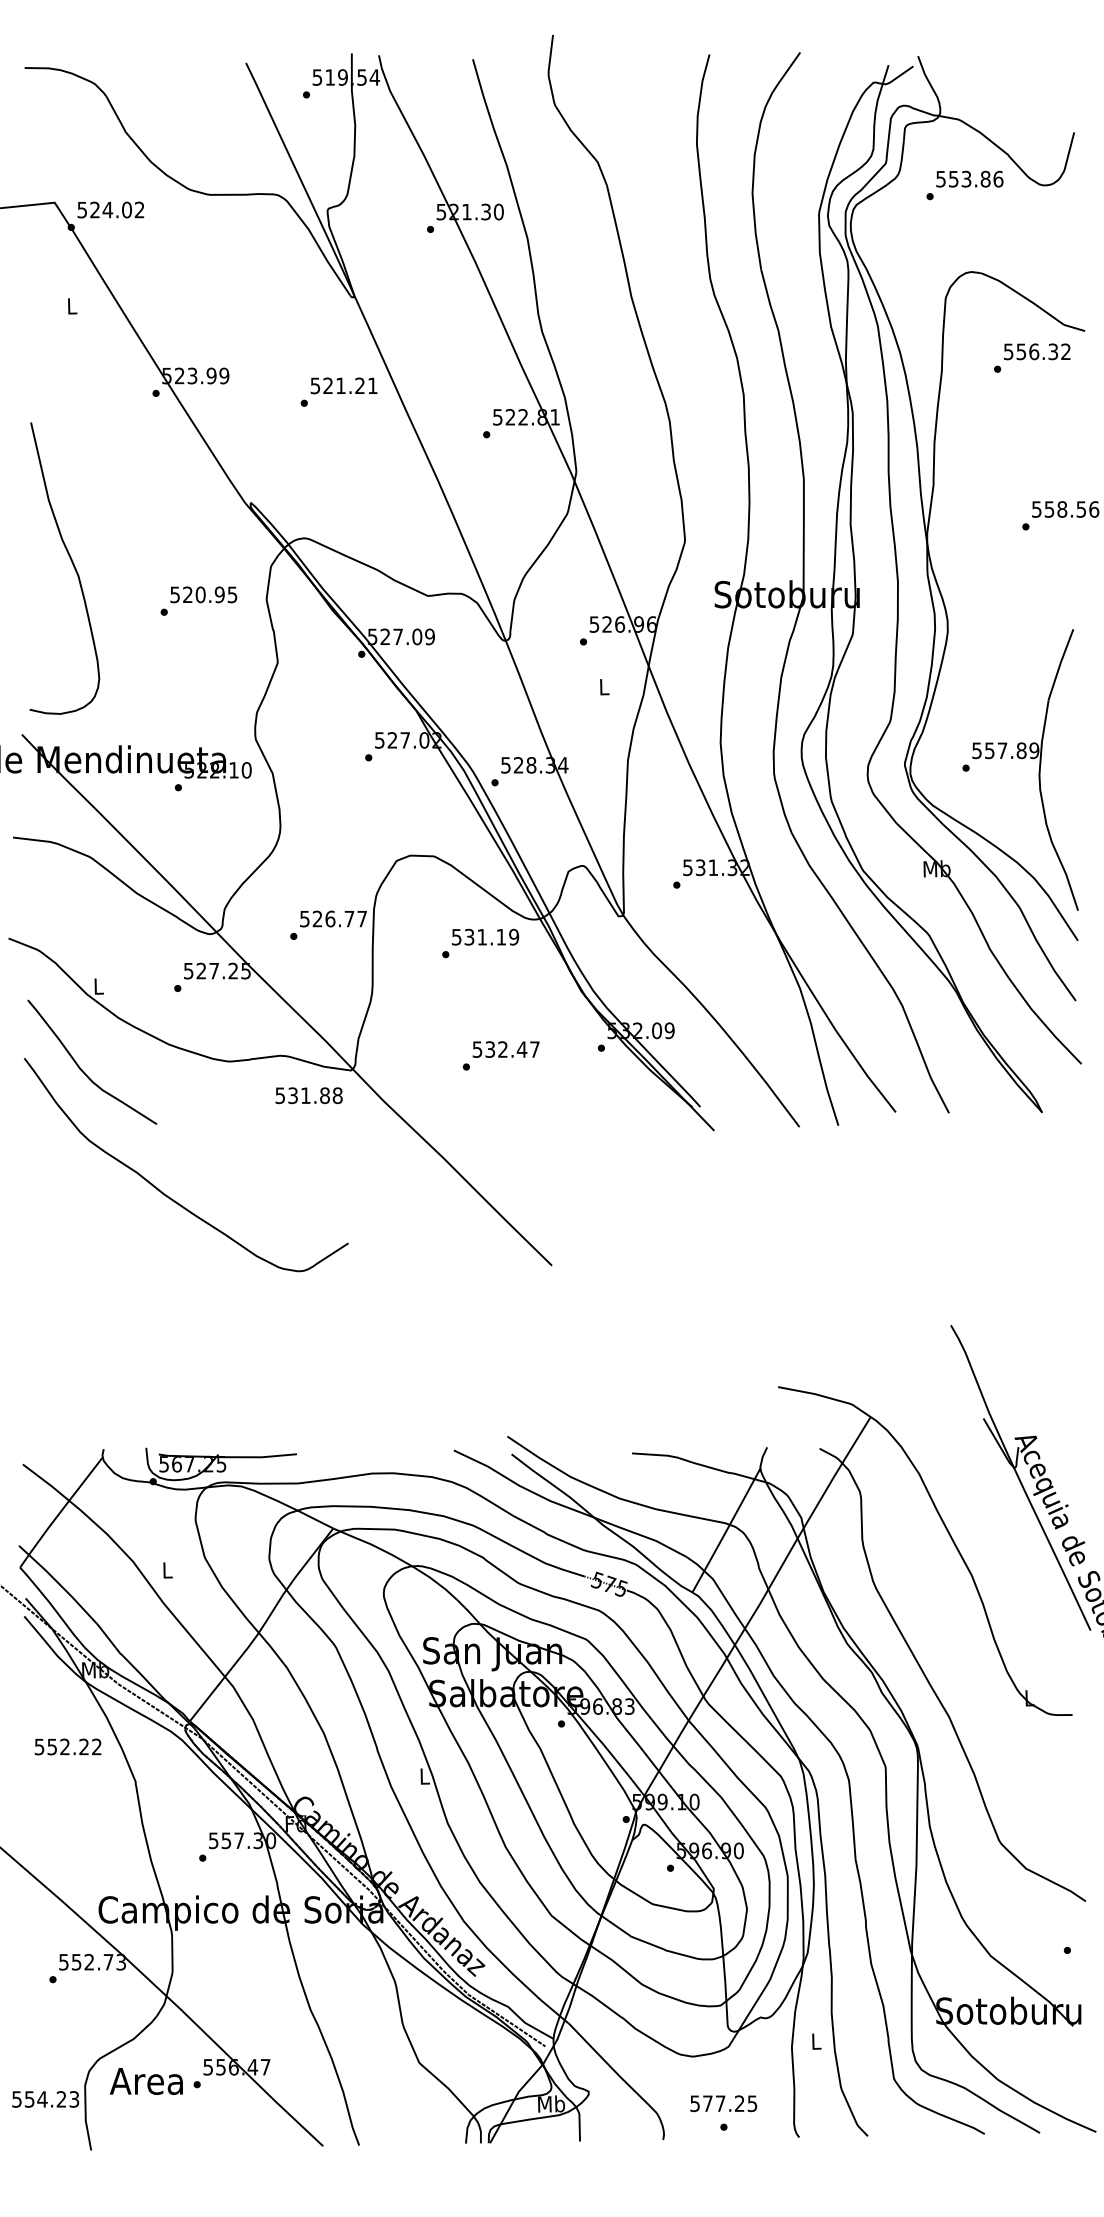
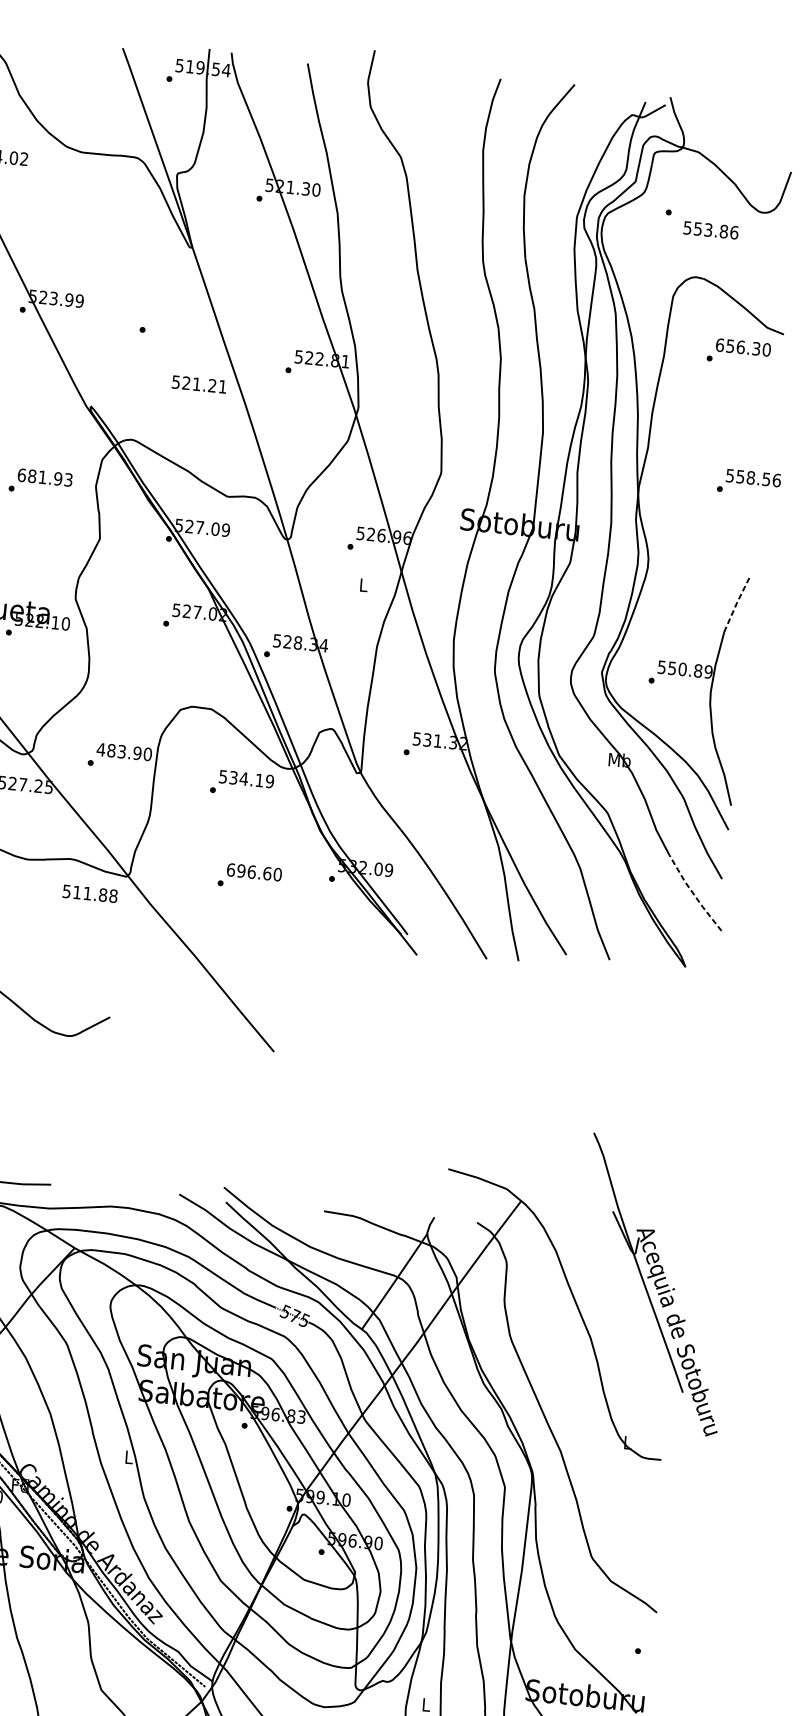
text: (969, 178) -> (710, 229), moved
text: (1037, 351) -> (743, 347), 556.32 -> 656.30
text: (343, 385) -> (198, 384), moved
text: (203, 594) -> (44, 477), 520.95 -> 681.93
line: (1060, 664) -> (736, 603), solid -> dashed
text: (1002, 750) -> (682, 669), 557.89 -> 550.89
text: (333, 918) -> (124, 751), 526.77 -> 483.90
text: (482, 937) -> (244, 779), 531.19 -> 534.19
line: (1043, 1023) -> (693, 894), solid -> dashed
text: (505, 1049) -> (253, 872), 532.47 -> 696.60
text: (292, 1095) -> (76, 892), 531.88 -> 511.88

